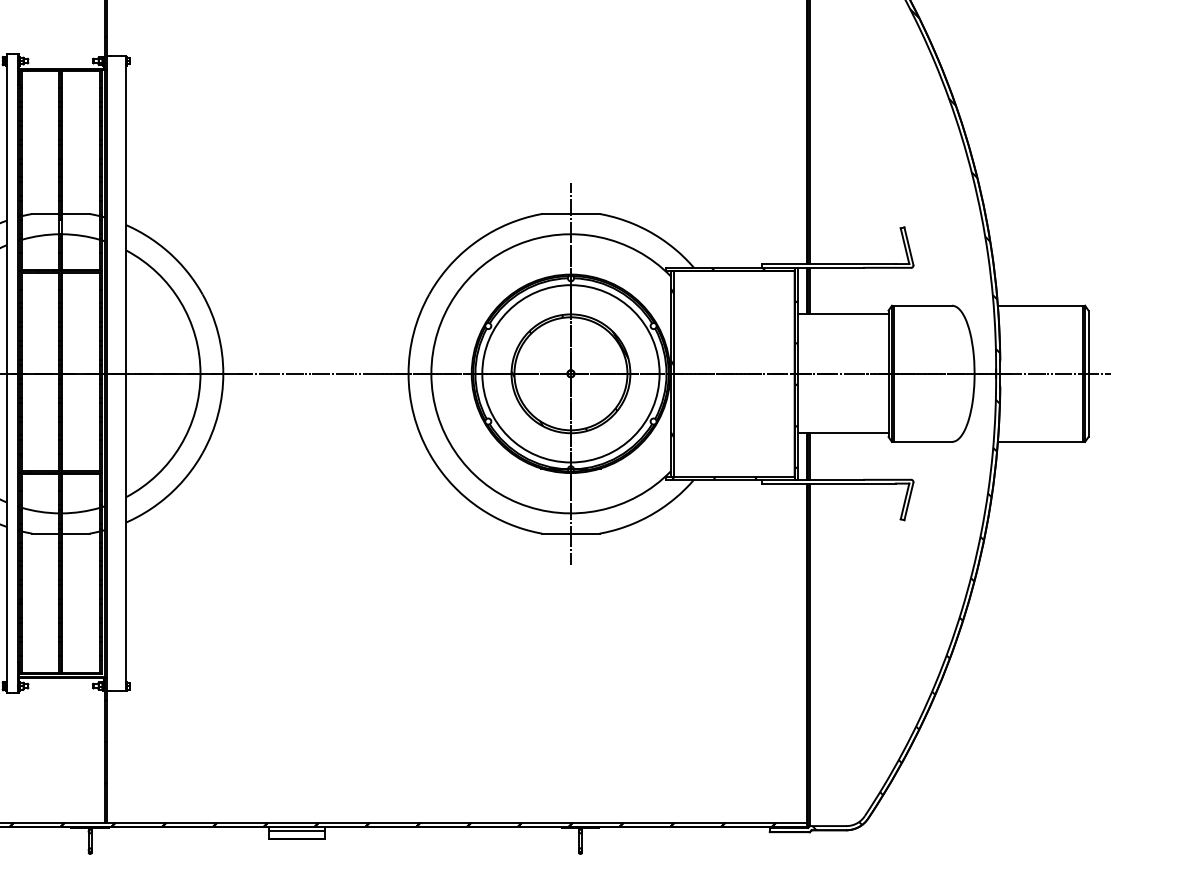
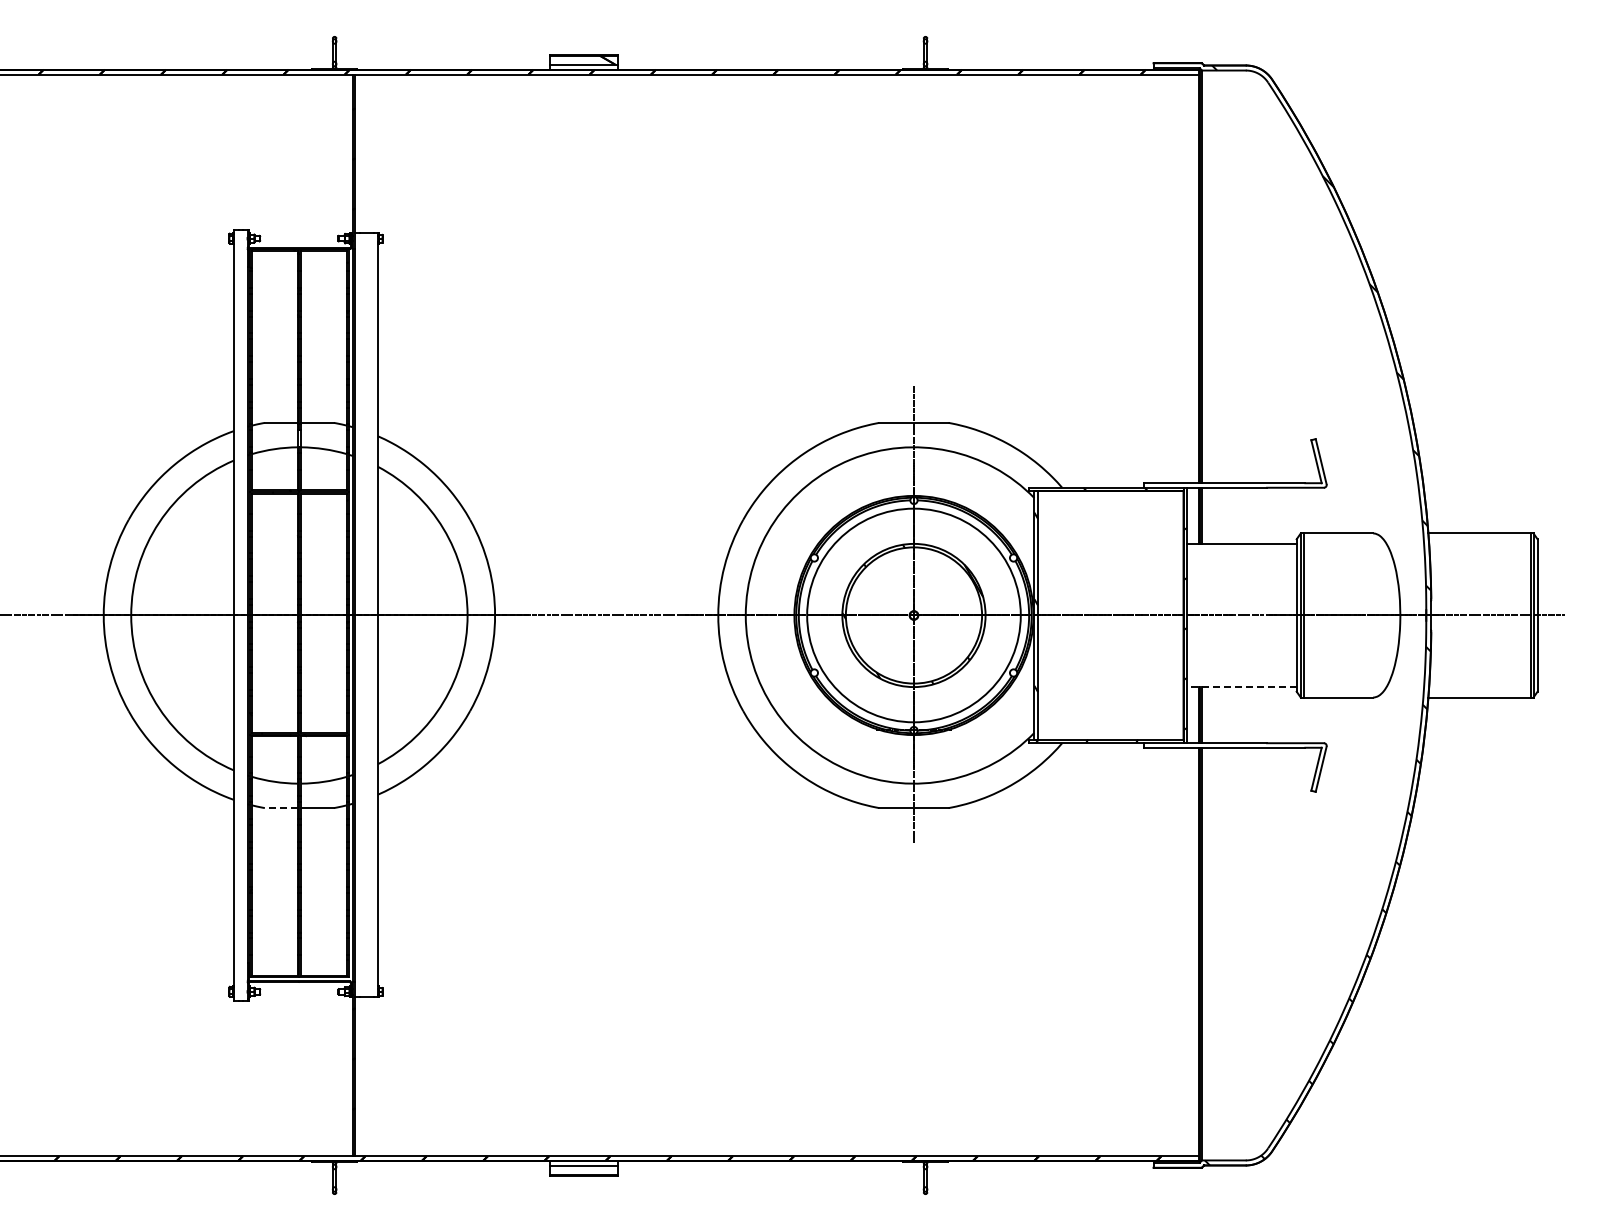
line: (842, 433) -> (1241, 687), solid -> dashed
line: (45, 534) -> (280, 808), solid -> dashed

